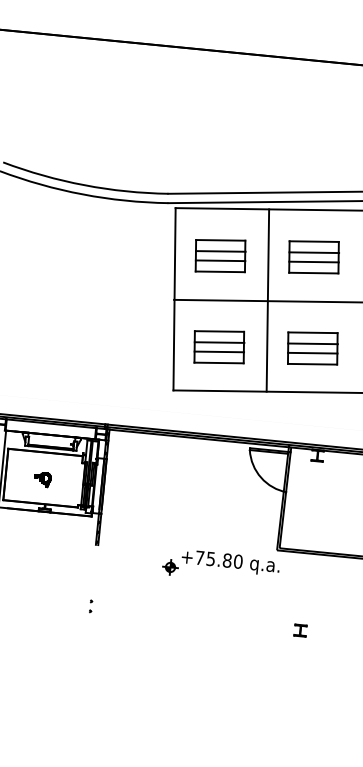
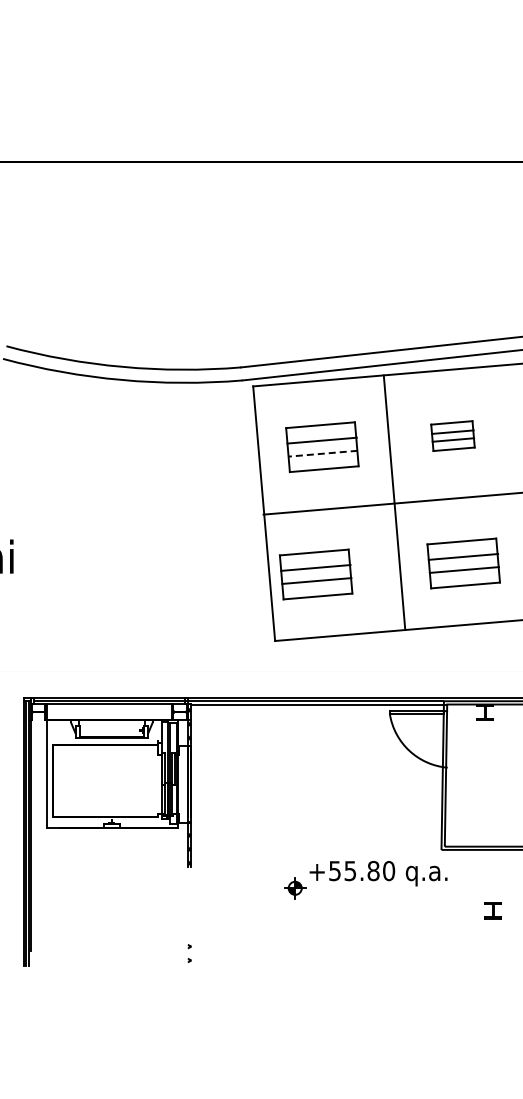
part: (313, 256) -> (452, 435), size x0.6
line: (220, 260) -> (323, 453), solid -> dashed
part: (219, 347) -> (316, 574), moved
part: (42, 479) -> (104, 783), removed
text: (199, 558) -> (334, 871), +75.80 -> +55.80
part: (300, 630) -> (492, 910), moved

